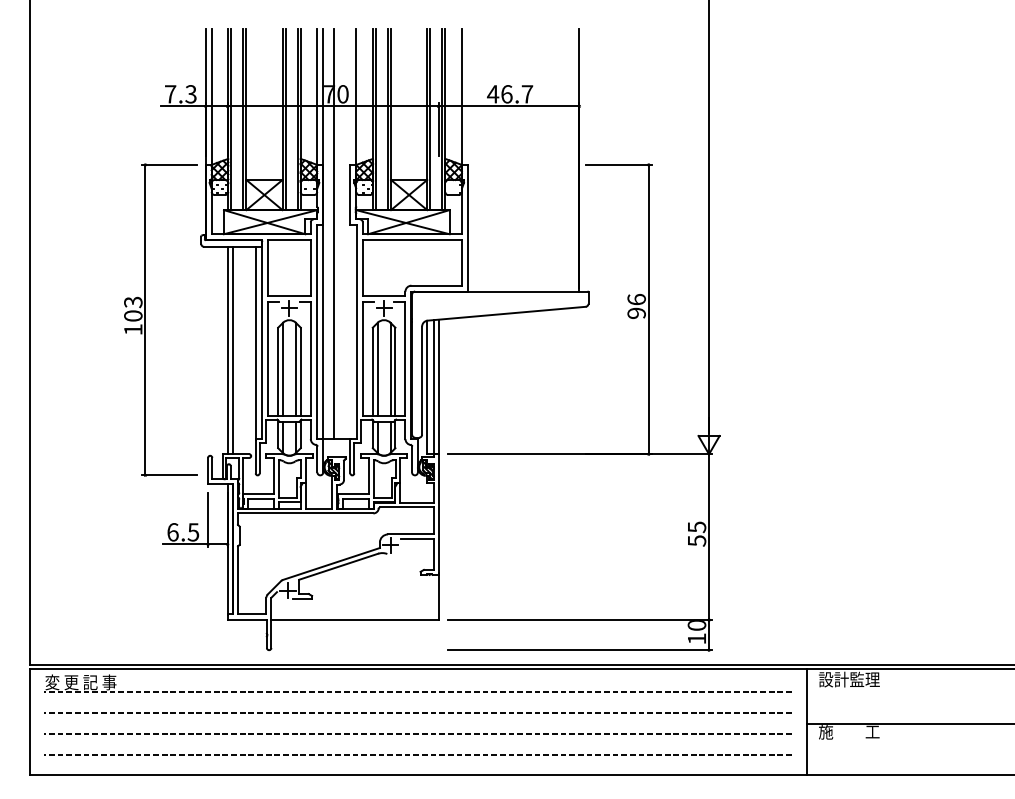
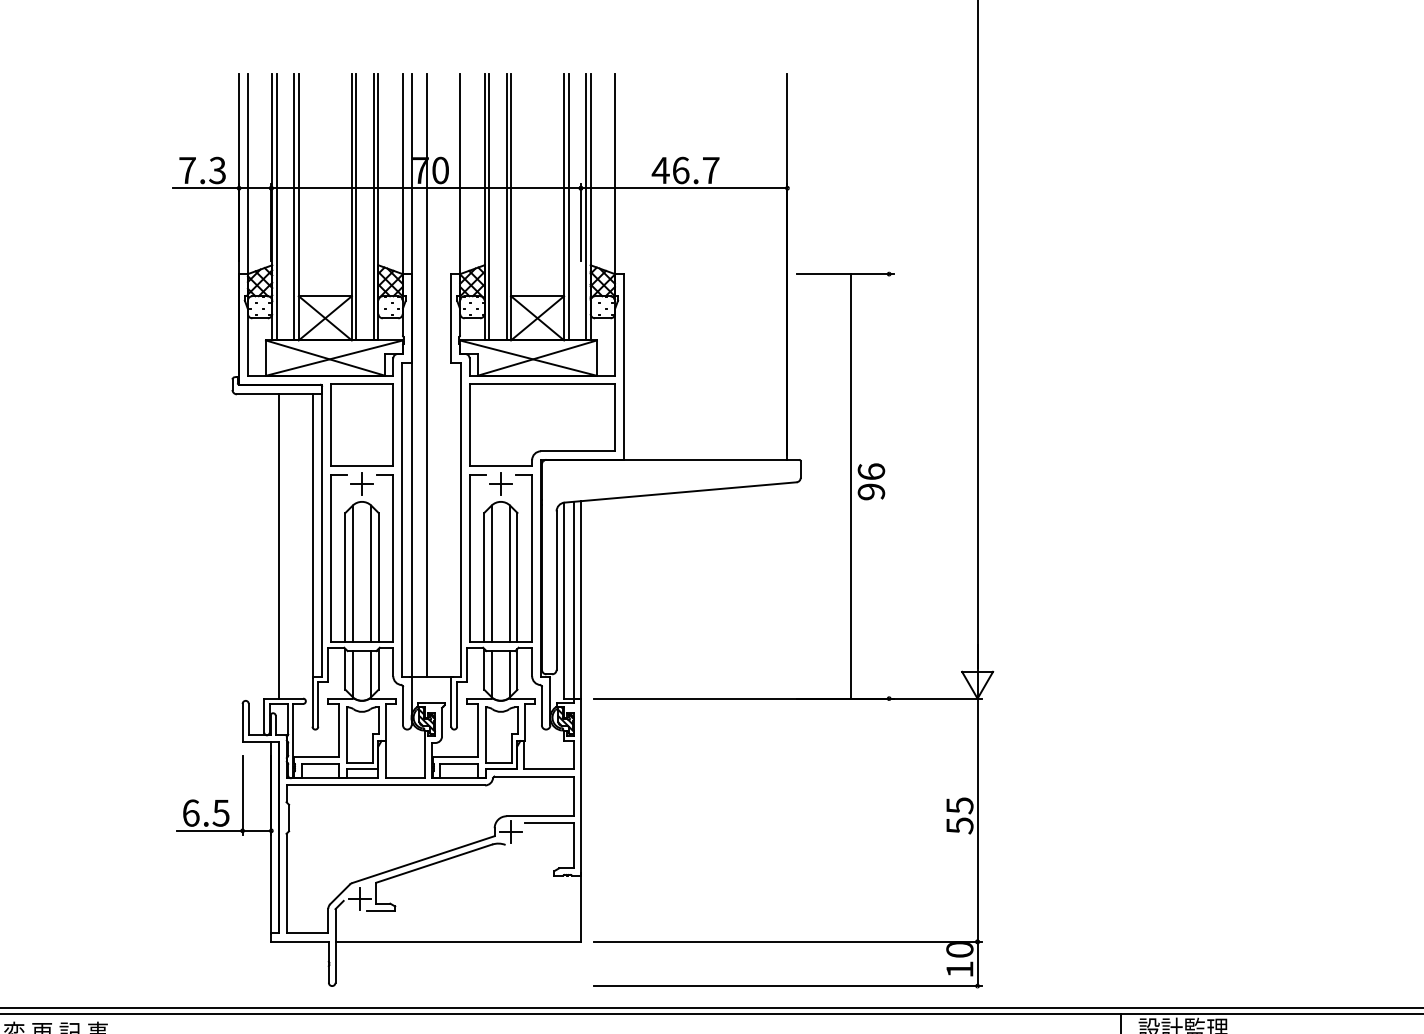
line: (648, 309) -> (850, 486), moved
part: (145, 319) -> (150, 500), removed
line: (227, 350) -> (271, 546), removed

